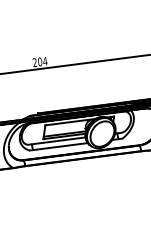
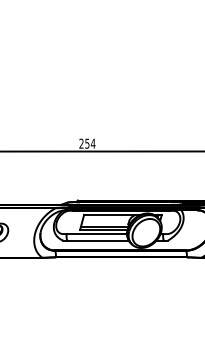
text: (40, 61) -> (87, 143), 204 -> 254

